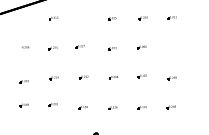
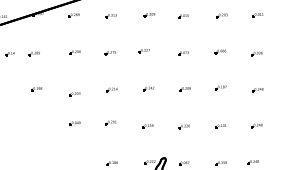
part: (23, 18) -> (73, 15), added
part: (84, 18) -> (149, 15), added
part: (171, 48) -> (256, 53), added

